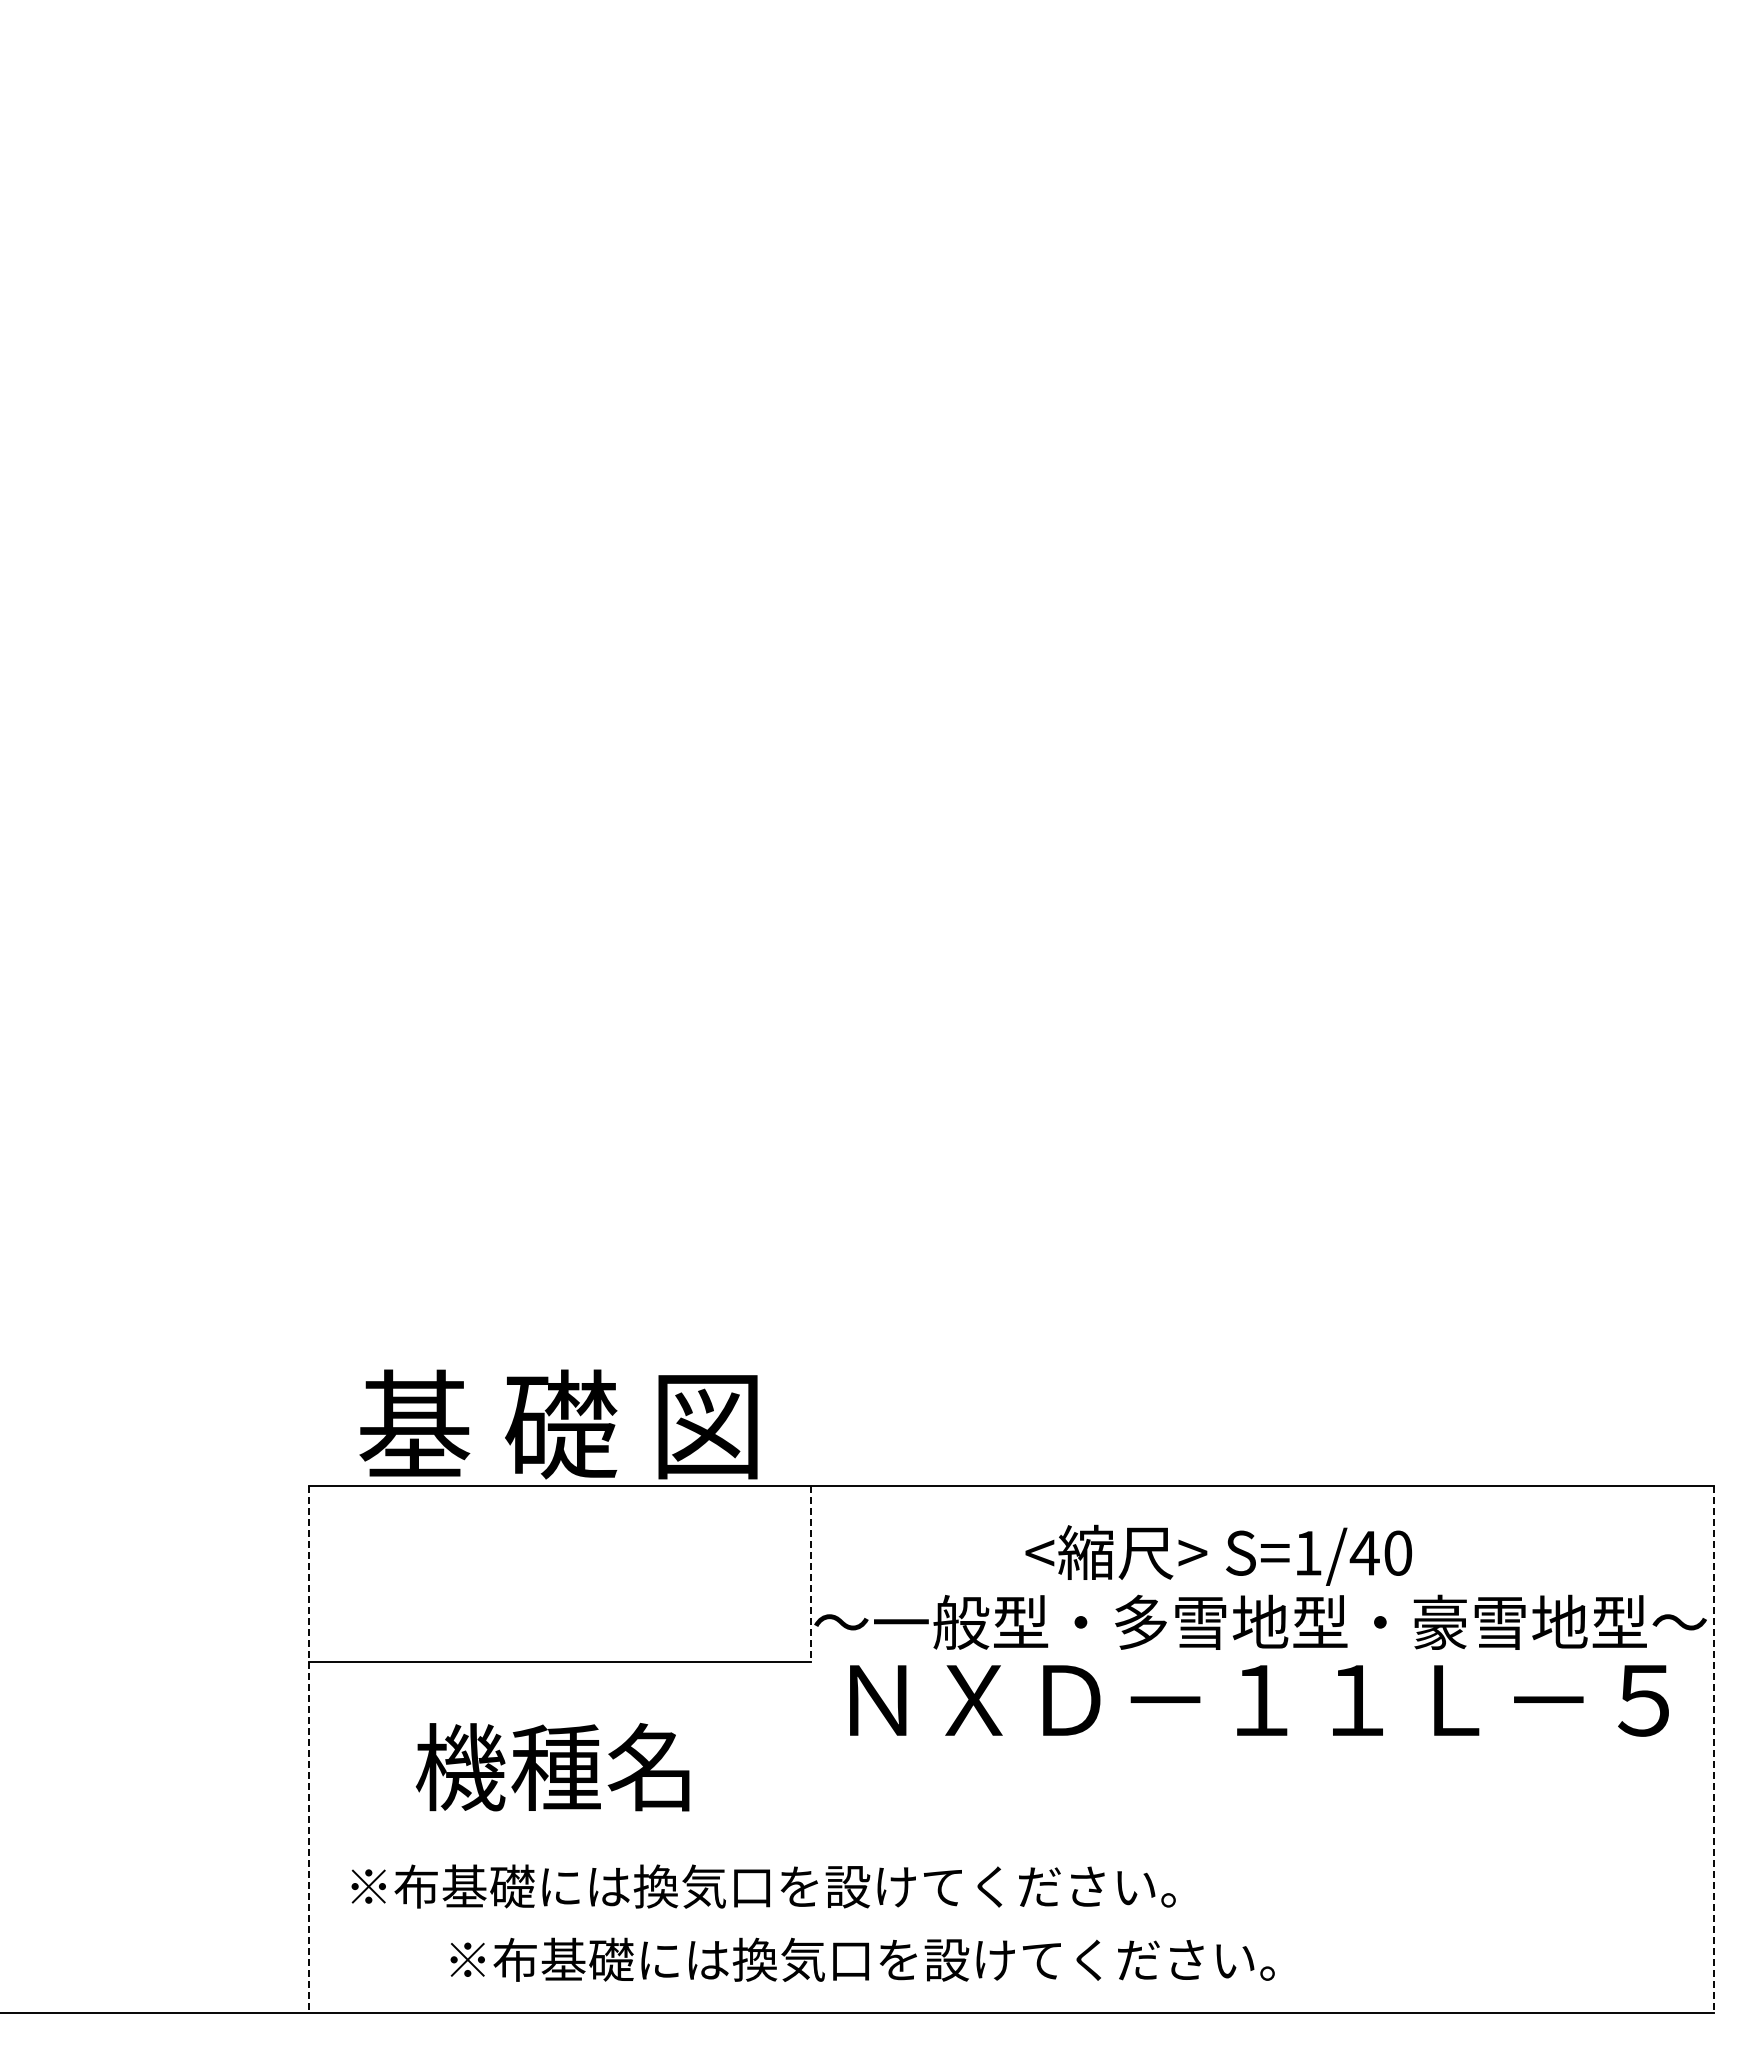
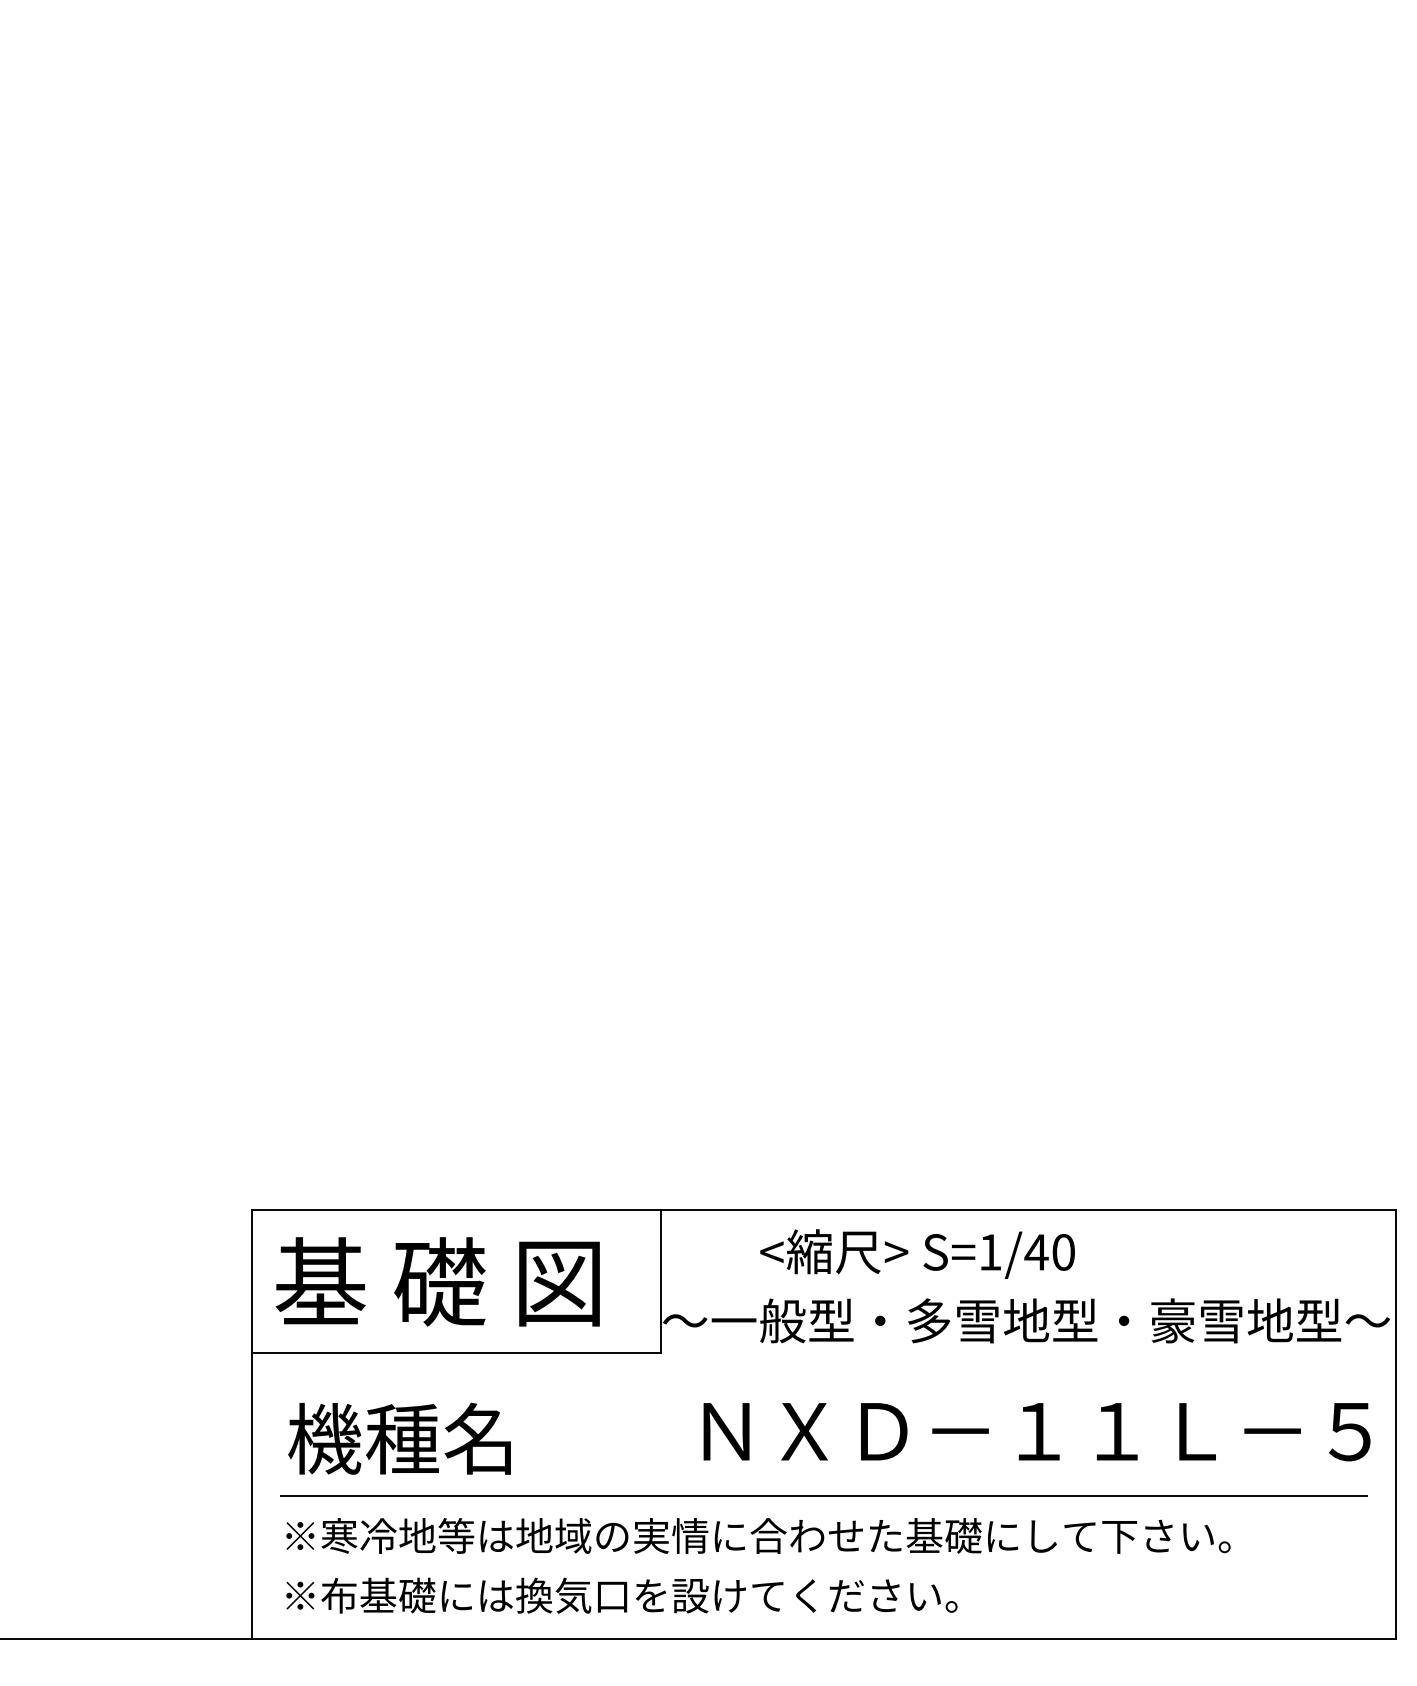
text: (558, 1424) -> (437, 1281), moved
text: (1218, 1554) -> (917, 1253), moved
line: (811, 1574) -> (660, 1281), dashed -> solid
text: (1259, 1700) -> (1037, 1431), moved
line: (309, 1750) -> (252, 1425), dashed -> solid
line: (1713, 1750) -> (1395, 1425), dashed -> solid
text: (552, 1767) -> (399, 1439), moved
line: (1011, 1837) -> (823, 1496), added
text: (952, 1886) -> (775, 1535), ※布基礎には換気口を設けてください。 -> ※寒冷地等は地域の実情に合わせた基礎にして下さい。
text: (862, 1959) -> (621, 1595), moved

